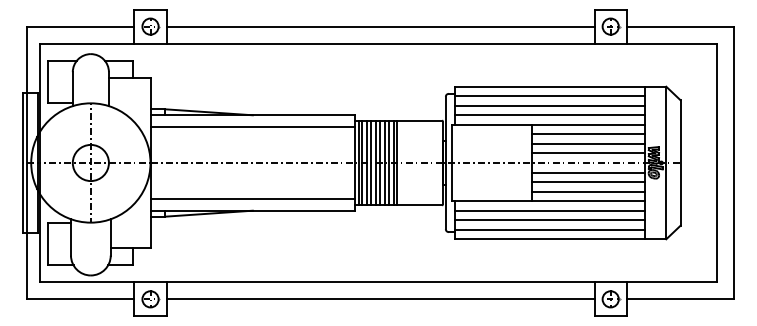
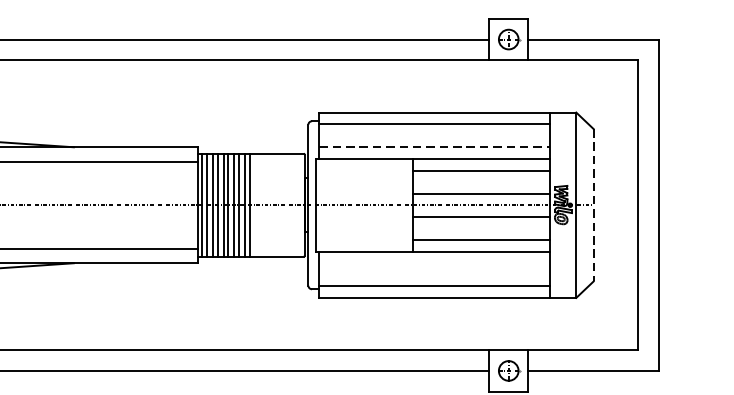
line: (549, 105) -> (434, 135), removed
line: (550, 115) -> (435, 147), solid -> dashed
line: (588, 143) -> (481, 181), removed
line: (680, 163) -> (593, 205), solid -> dashed
line: (588, 182) -> (481, 228), removed
line: (549, 210) -> (434, 262), removed
line: (549, 220) -> (434, 275), removed

